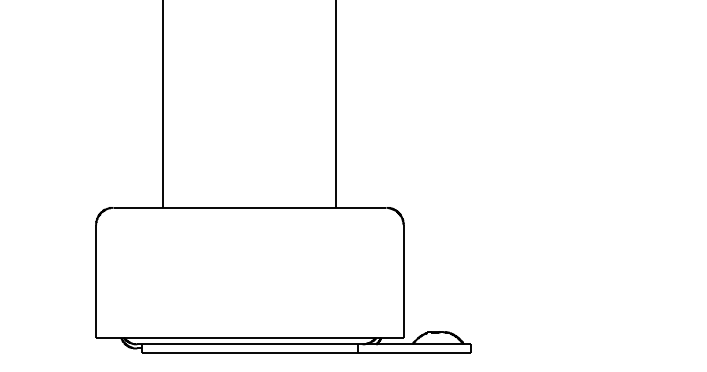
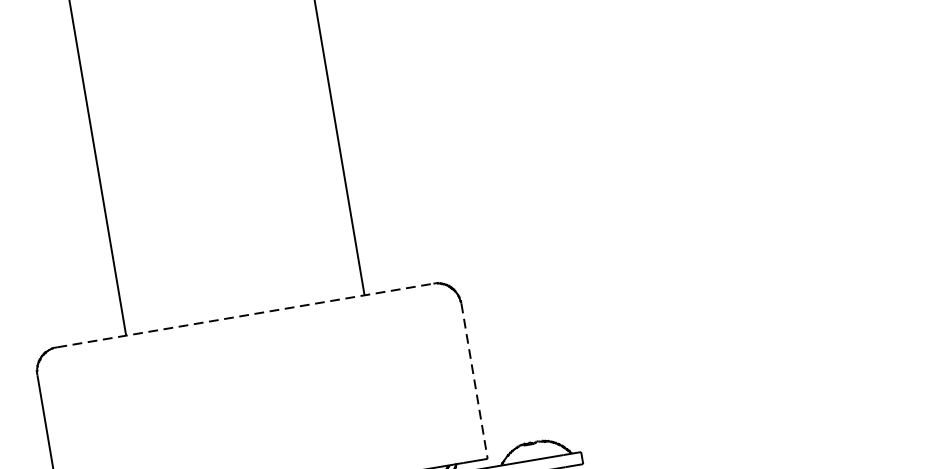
line: (250, 207) -> (246, 314), solid -> dashed
line: (403, 282) -> (474, 382), solid -> dashed

